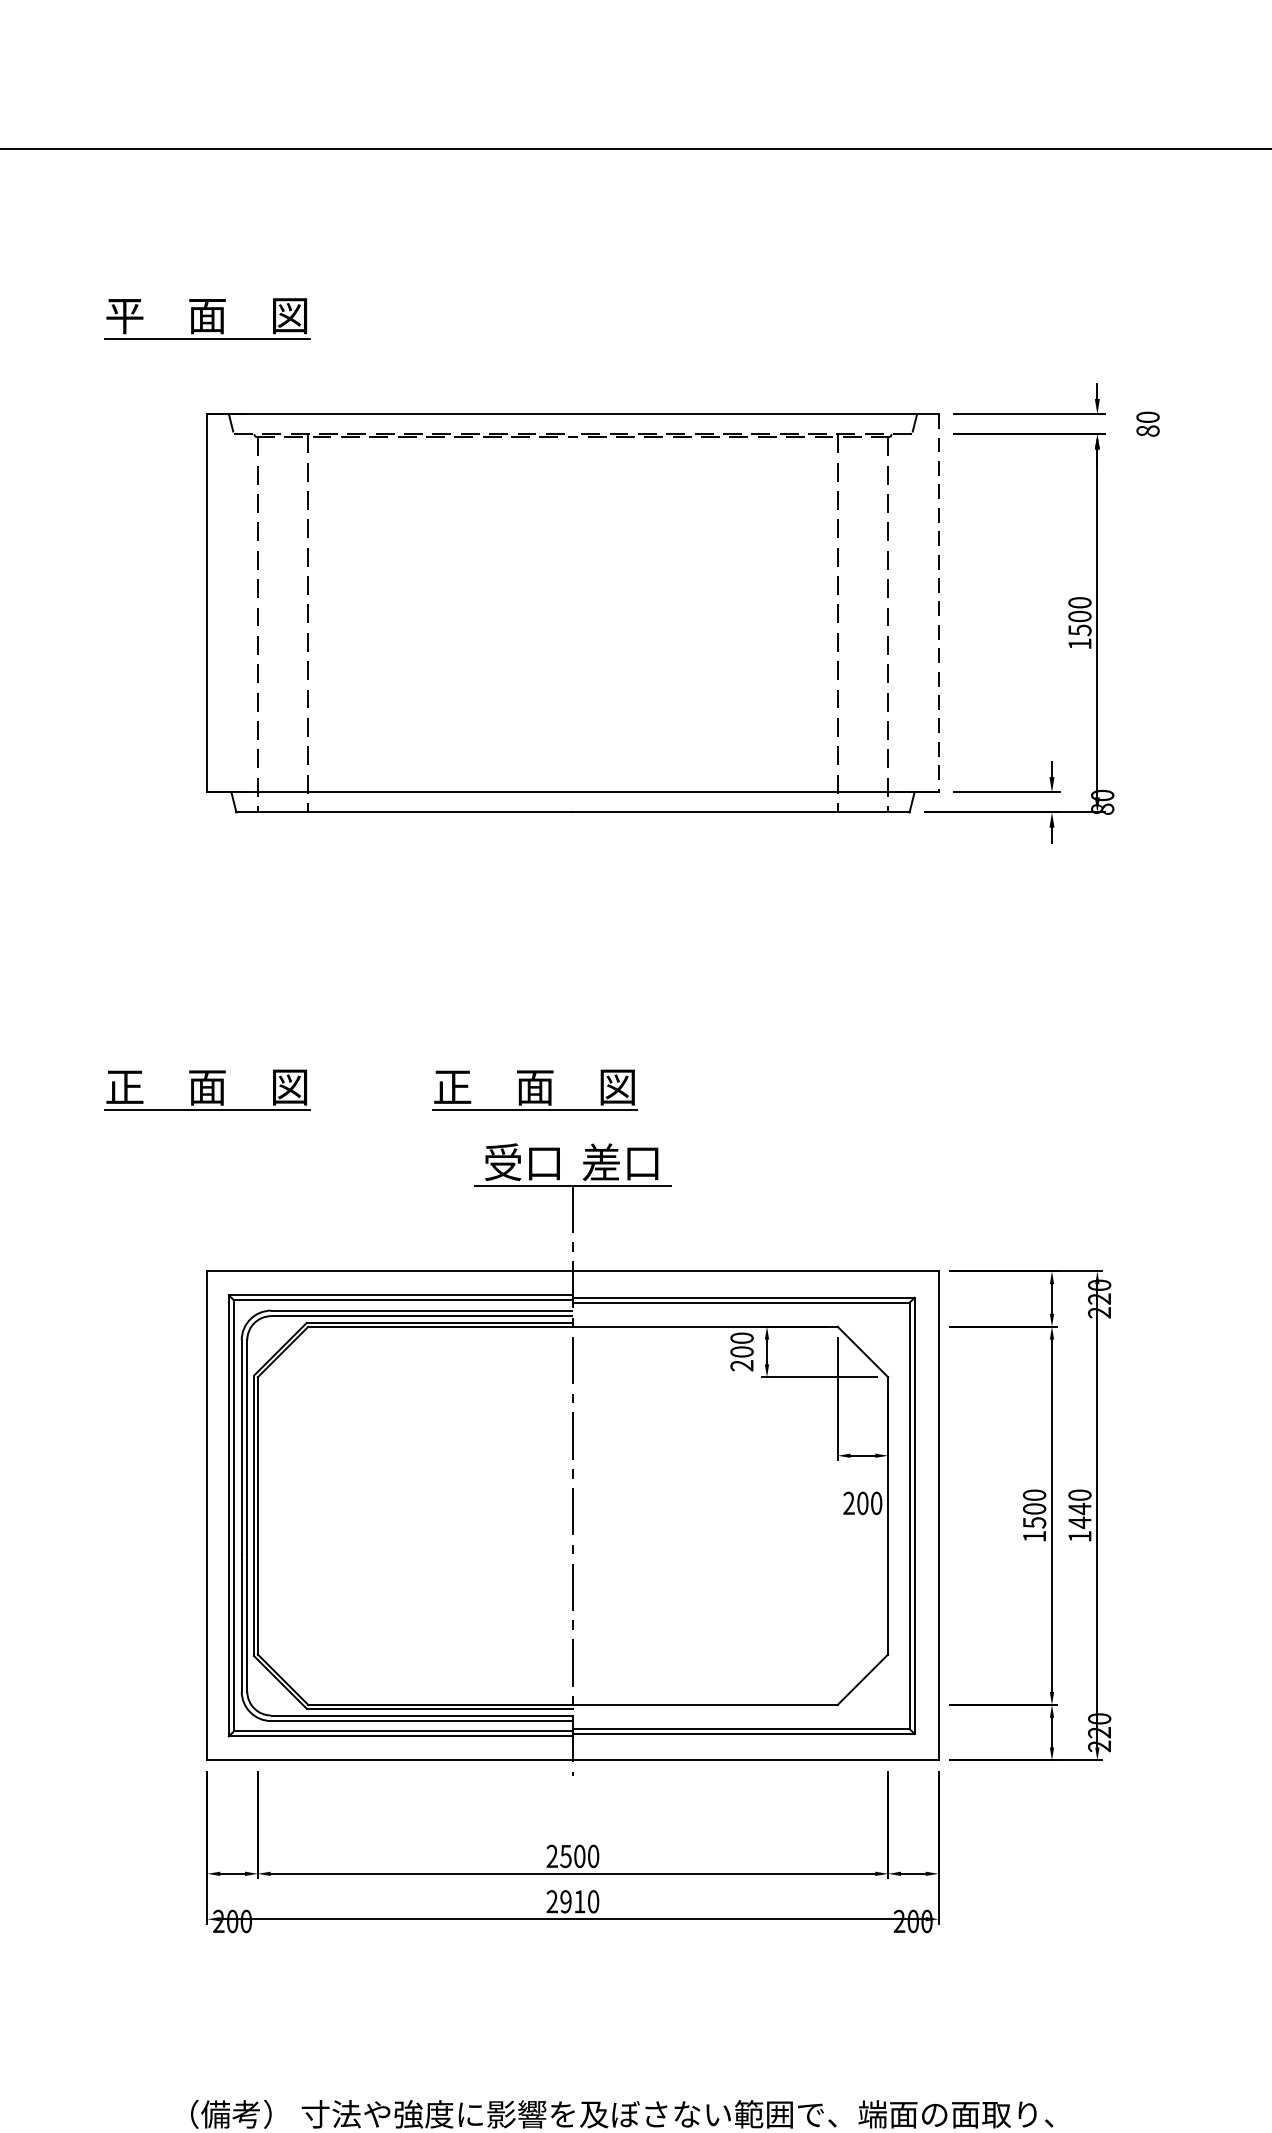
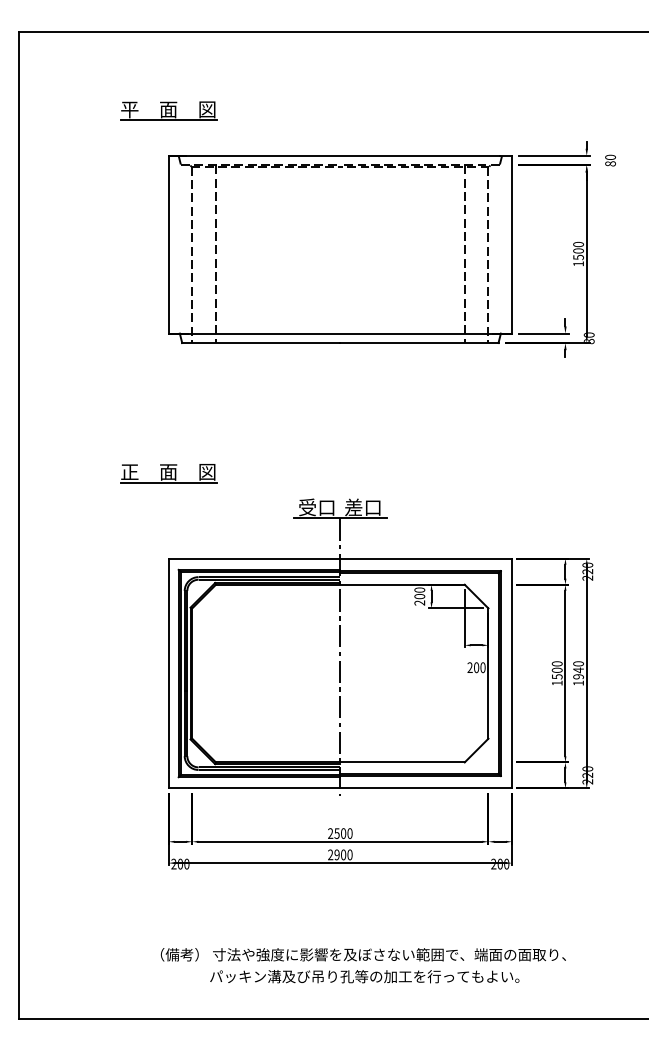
line: (939, 602) -> (512, 244), dashed -> solid
part: (534, 1090) -> (322, 473), removed
text: (1079, 1522) -> (578, 676), 1440 -> 1940
text: (579, 1900) -> (343, 854), 2910 -> 2900

